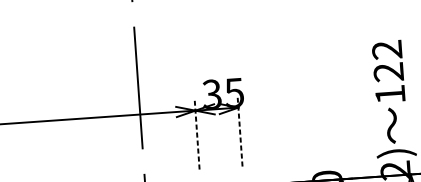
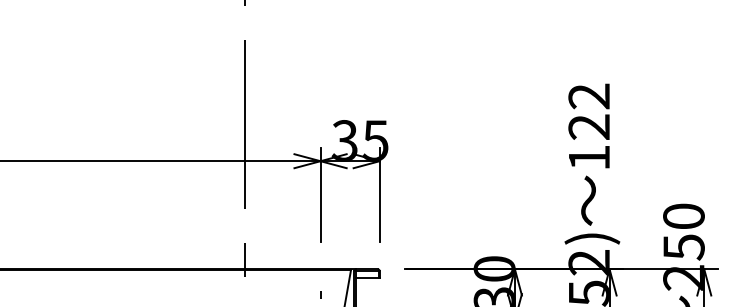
line: (239, 131) -> (379, 194), dashed -> solid
line: (197, 134) -> (320, 194), dashed -> solid

